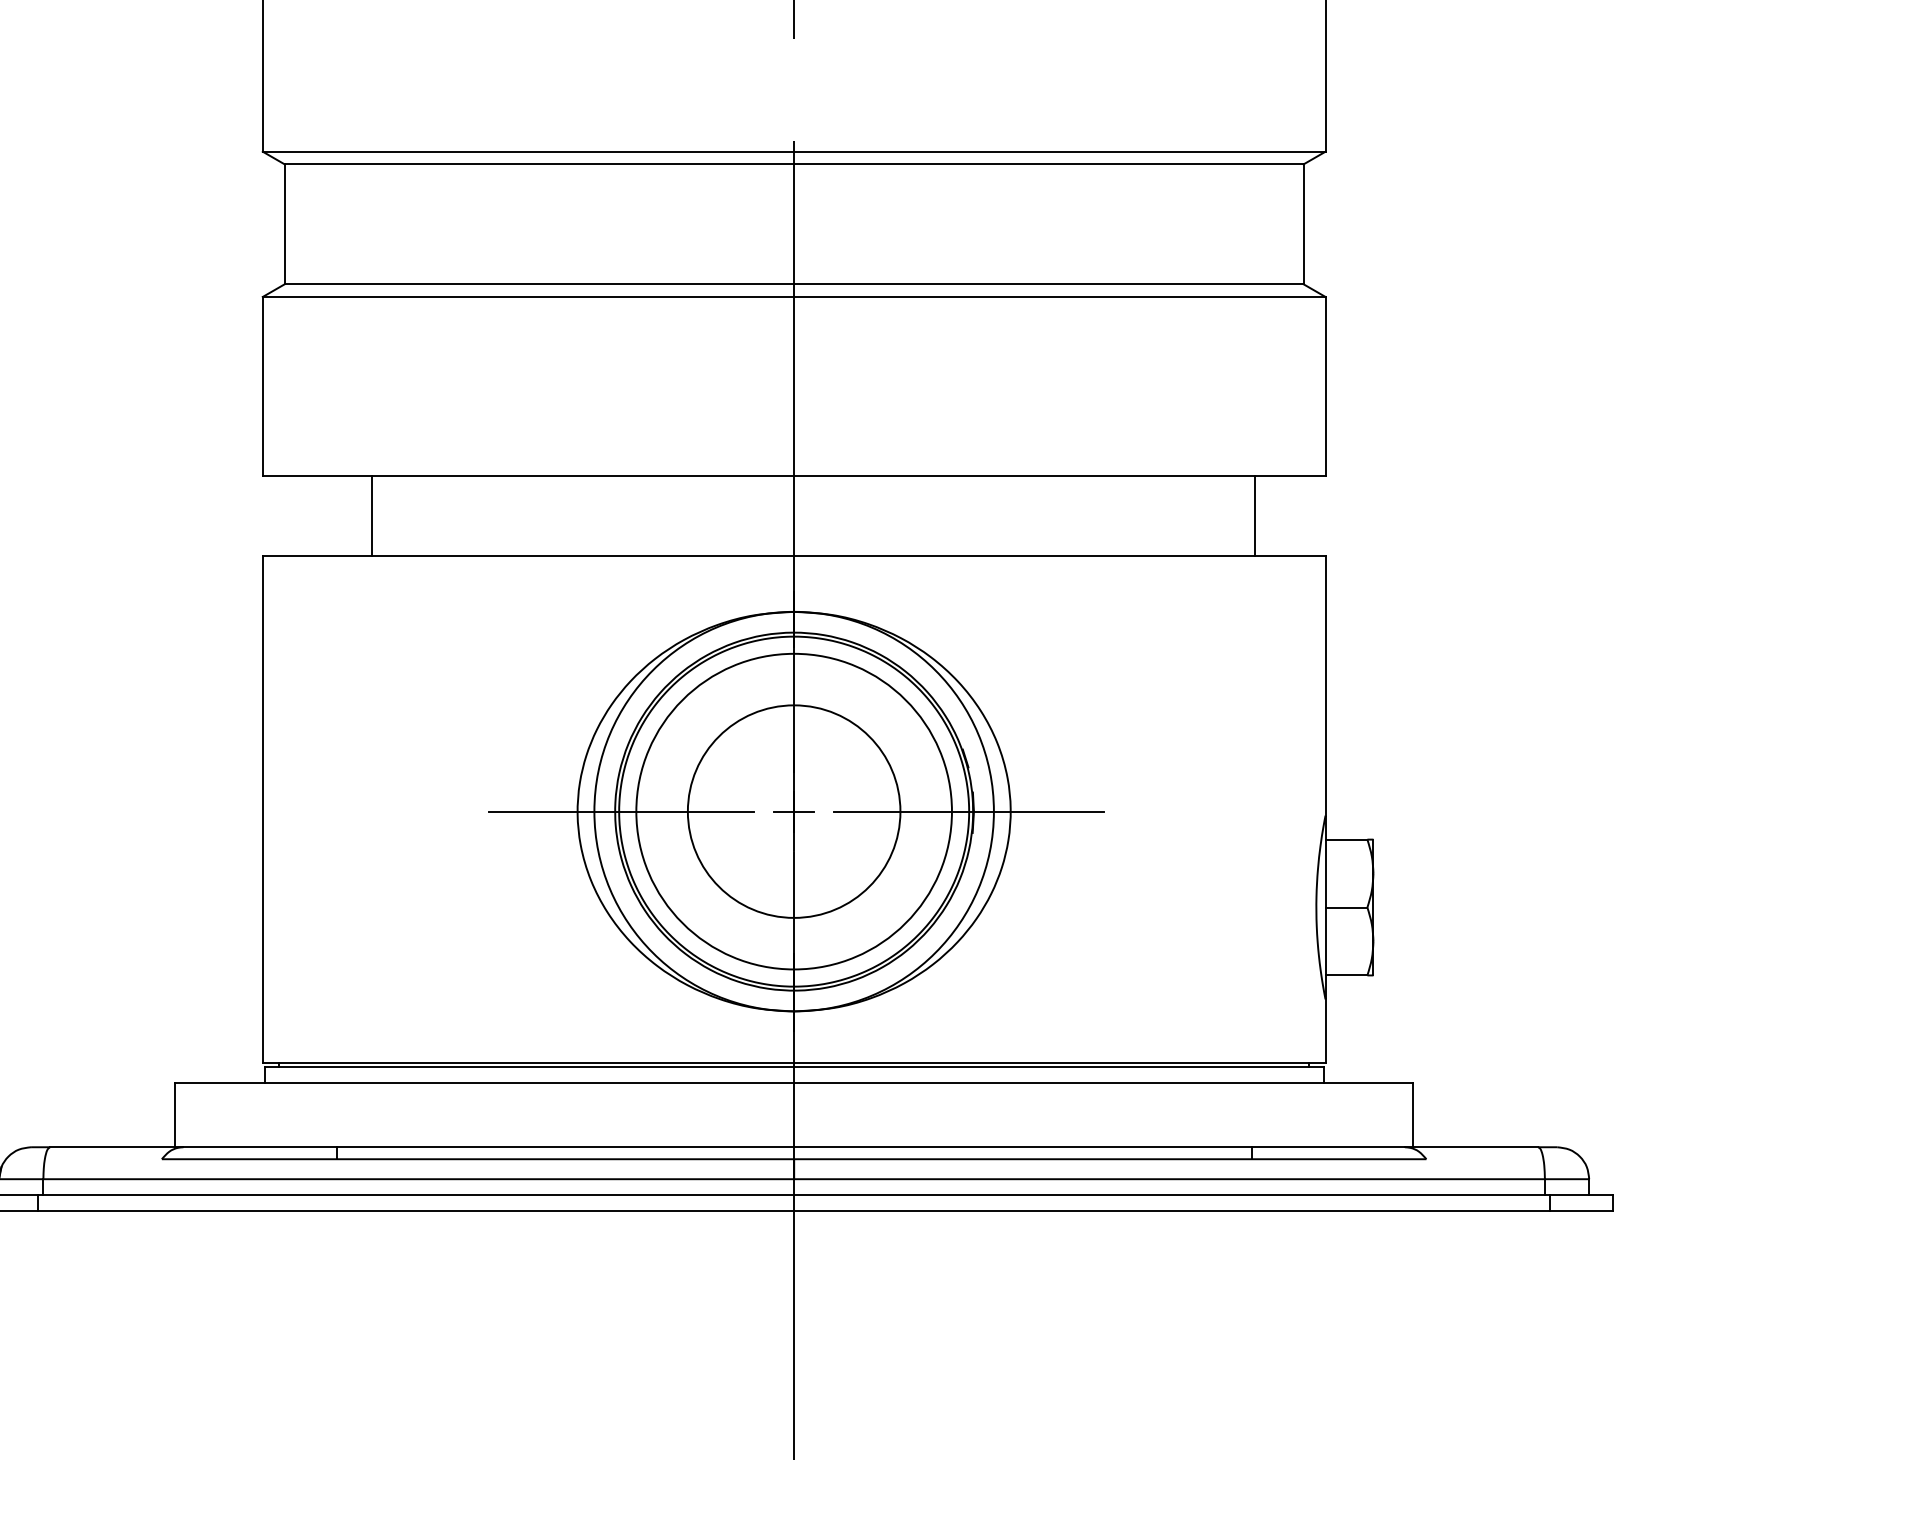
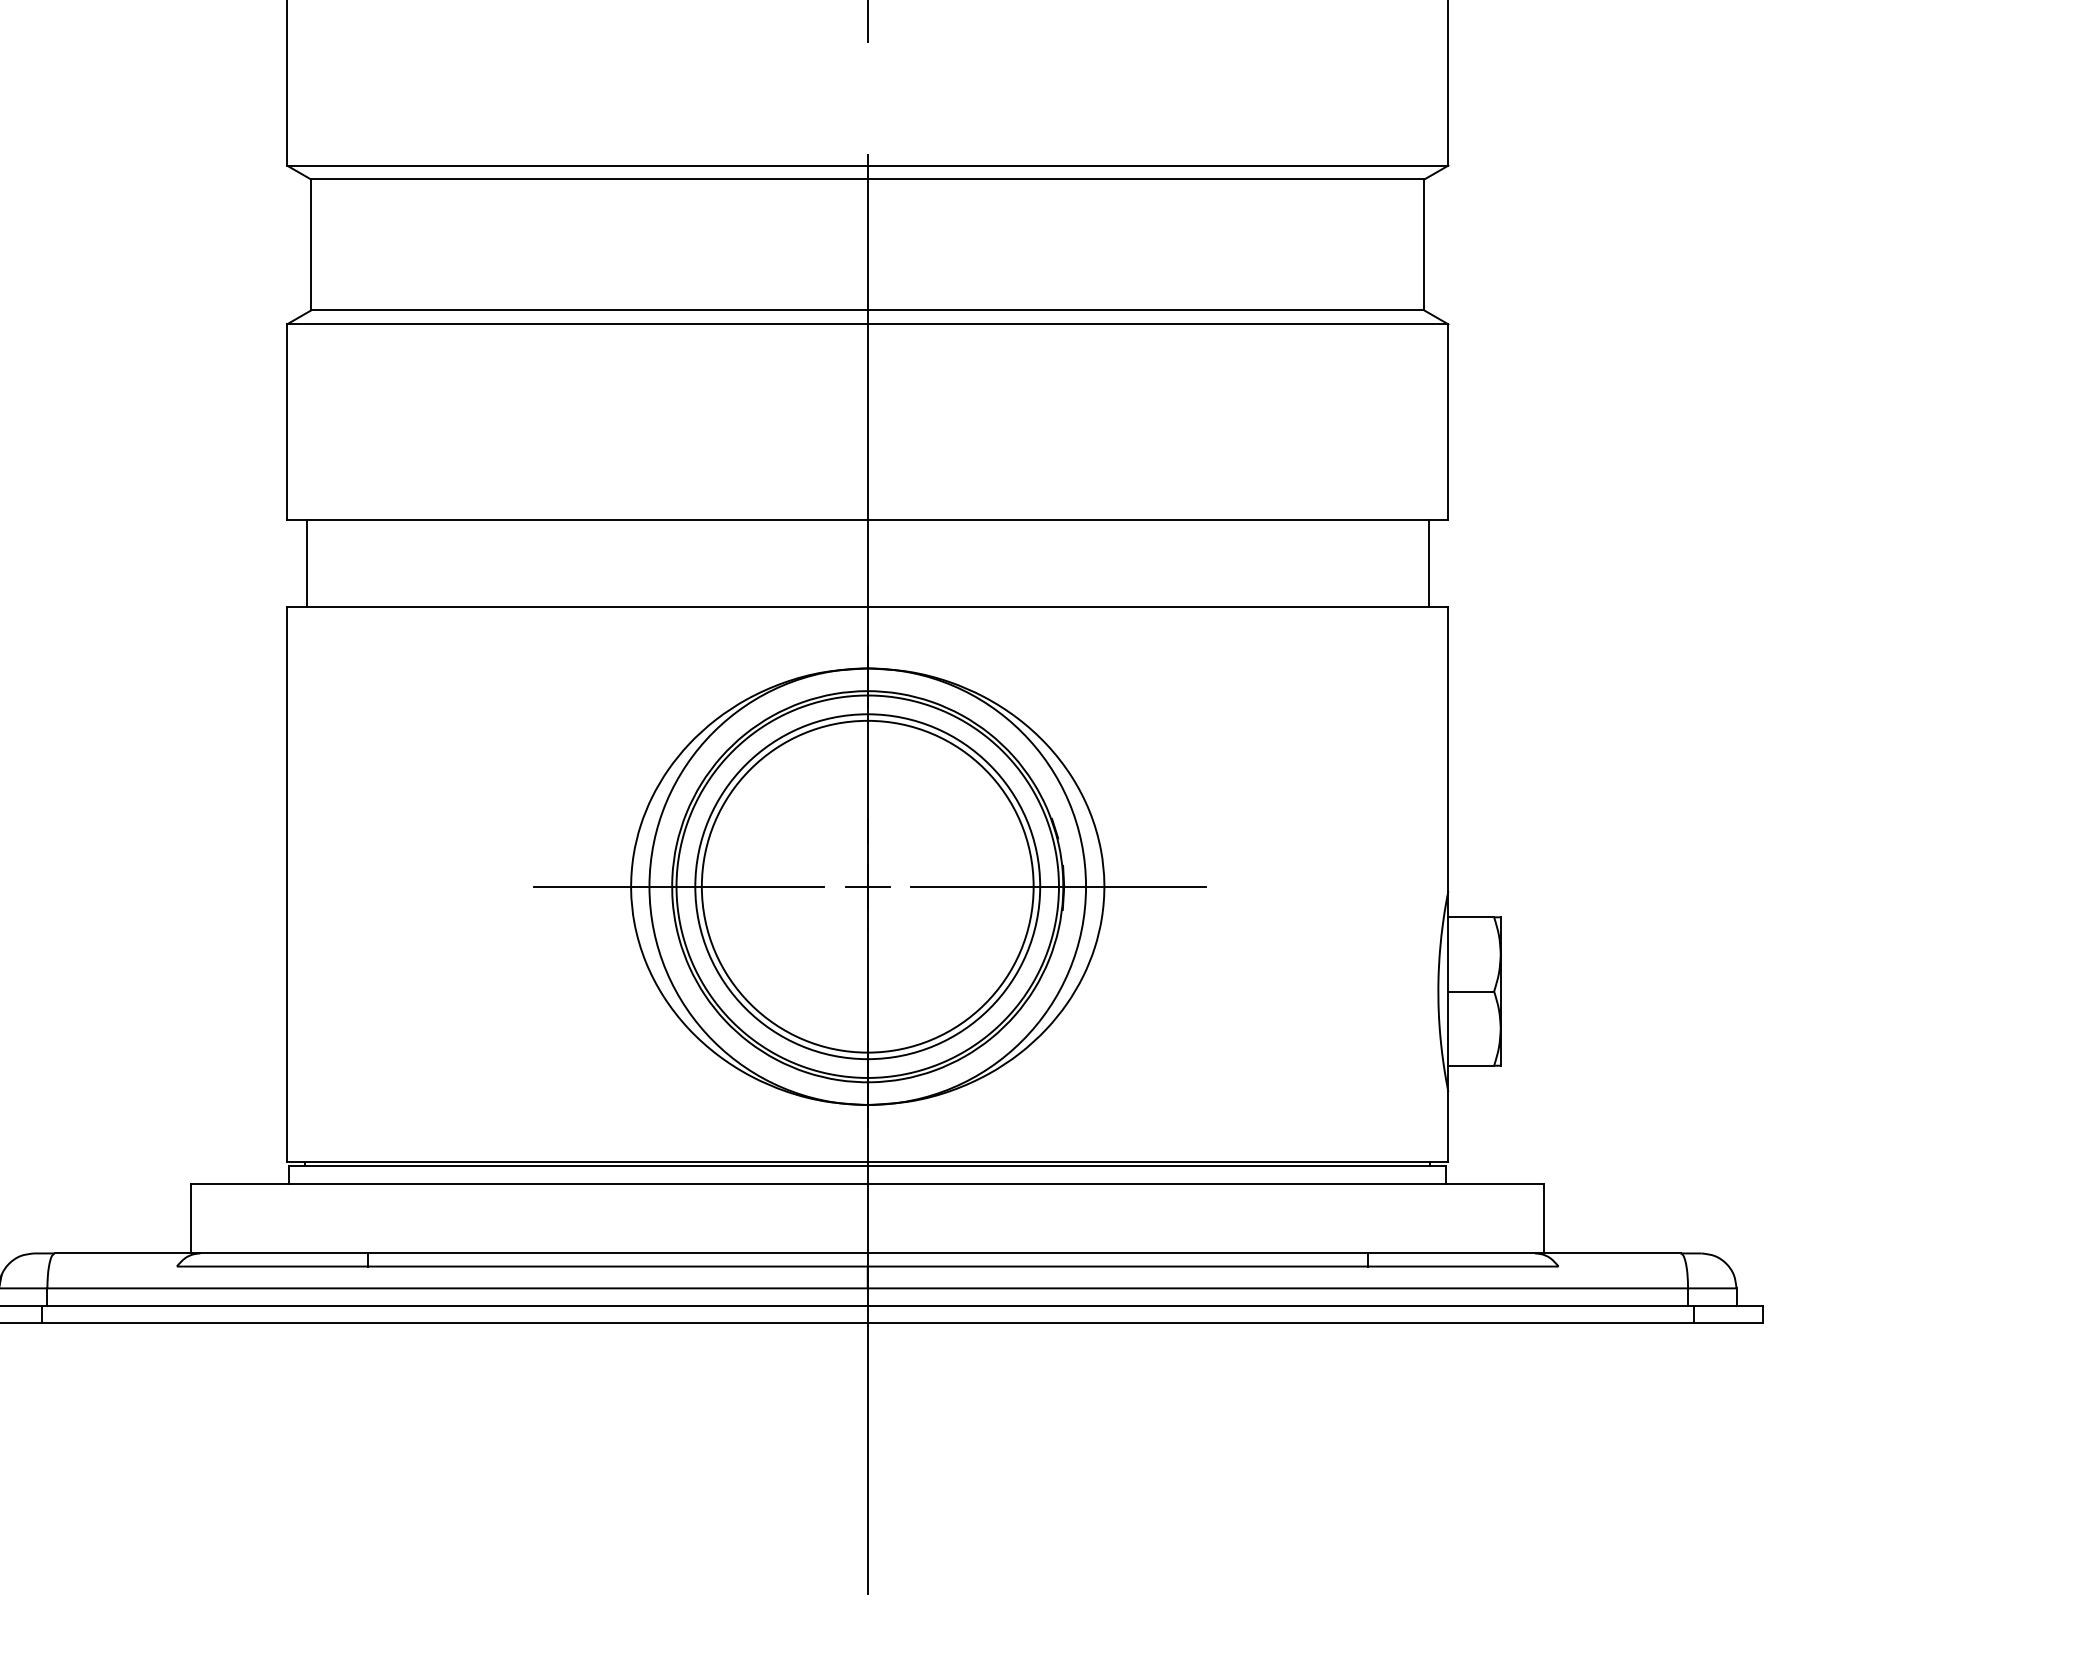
line: (371, 515) -> (306, 563), moved
line: (1254, 515) -> (1428, 563), moved
circle: (793, 811) -> (867, 886), size x1.43

